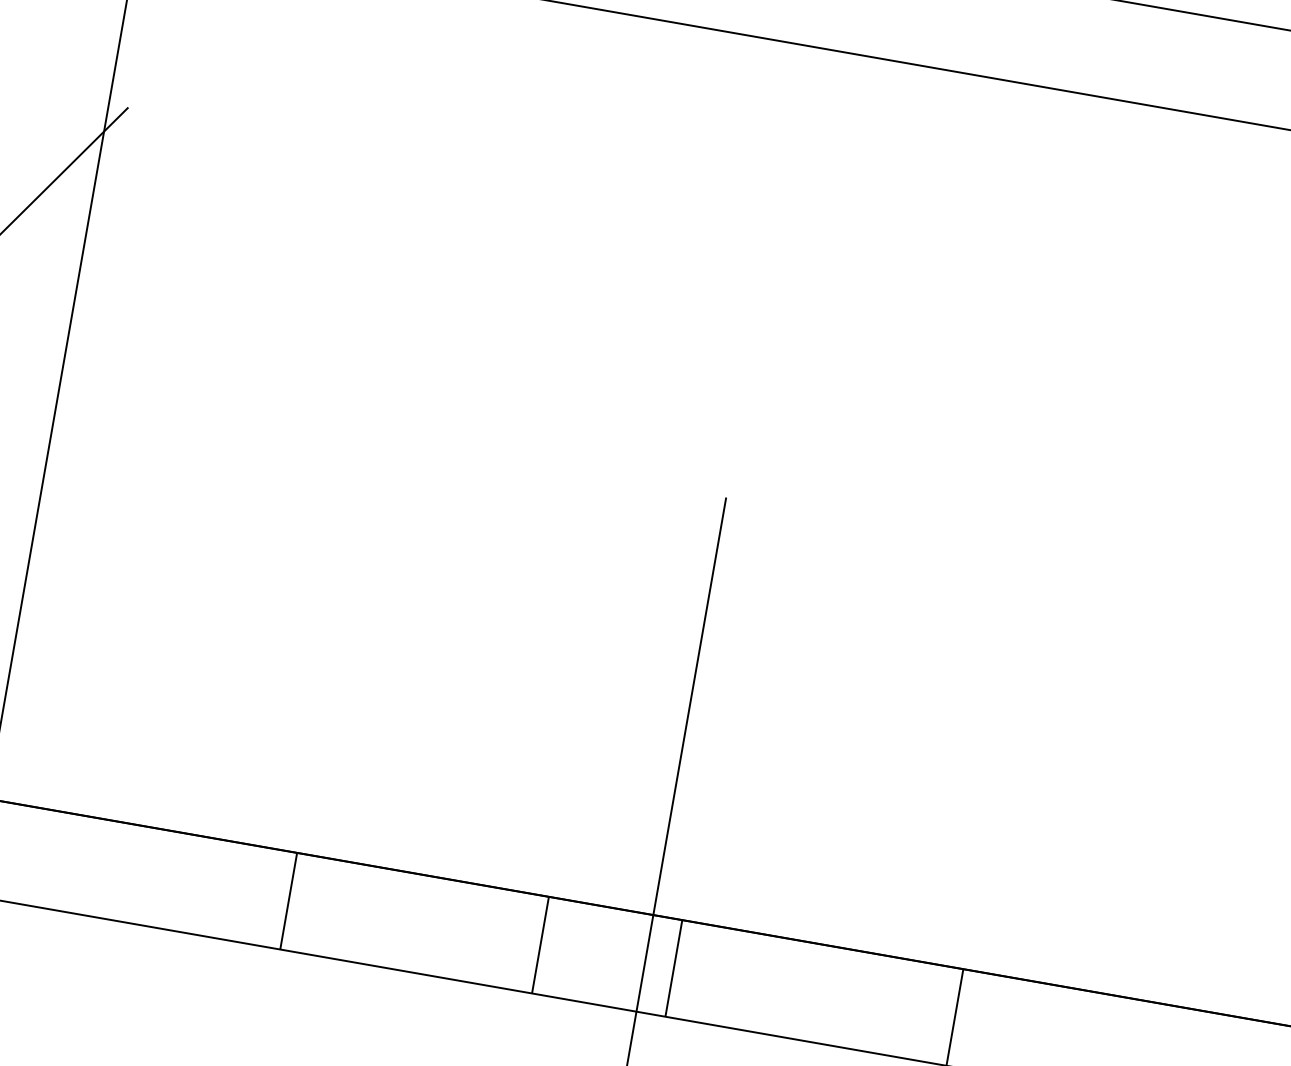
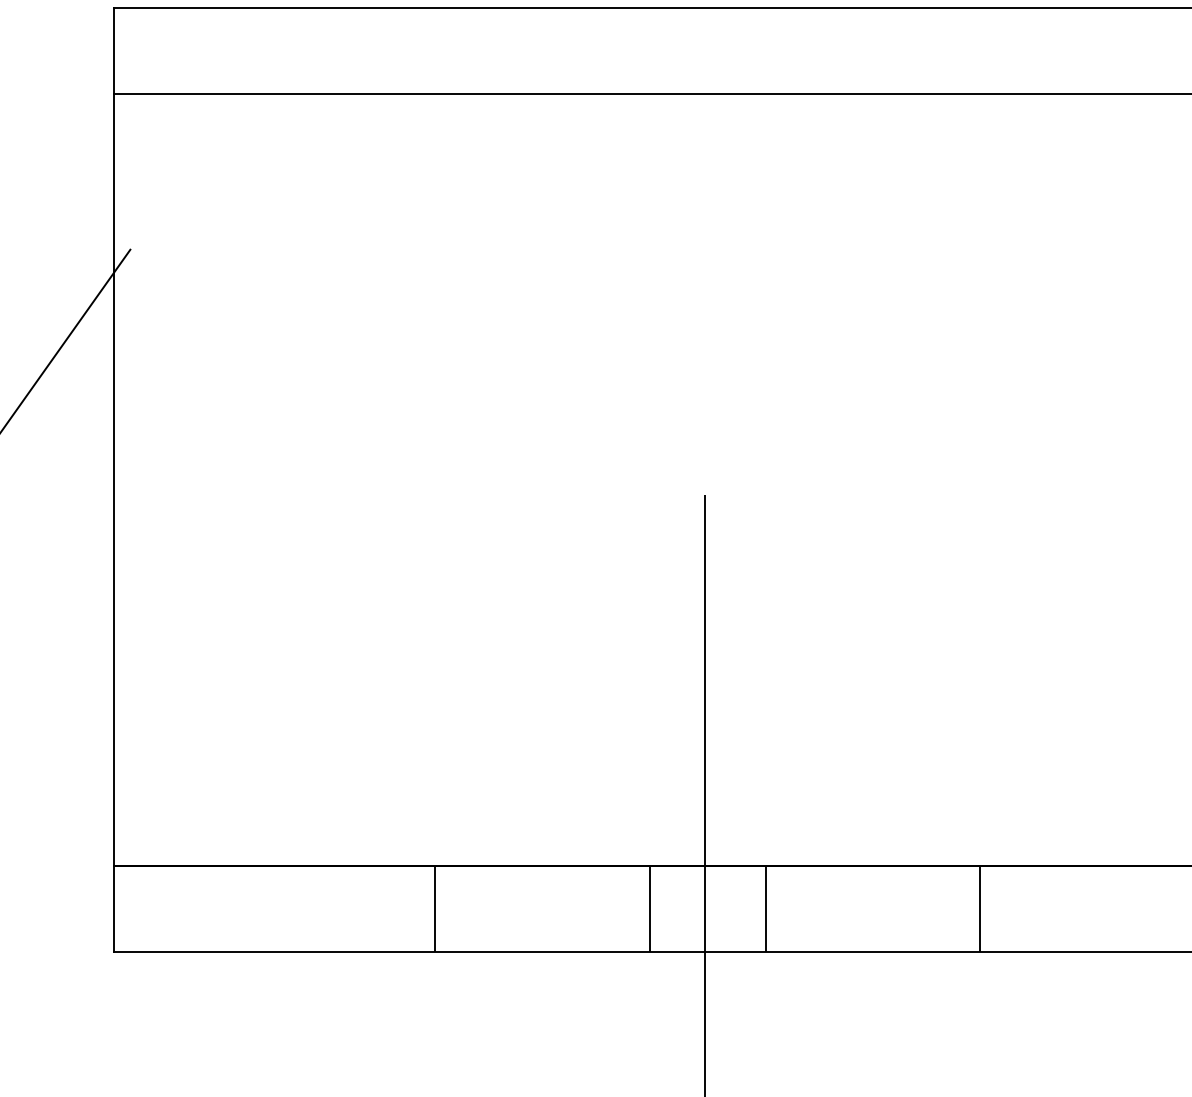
line: (288, 901) -> (435, 909), moved
line: (540, 945) -> (650, 909), moved
line: (673, 968) -> (765, 909), moved

